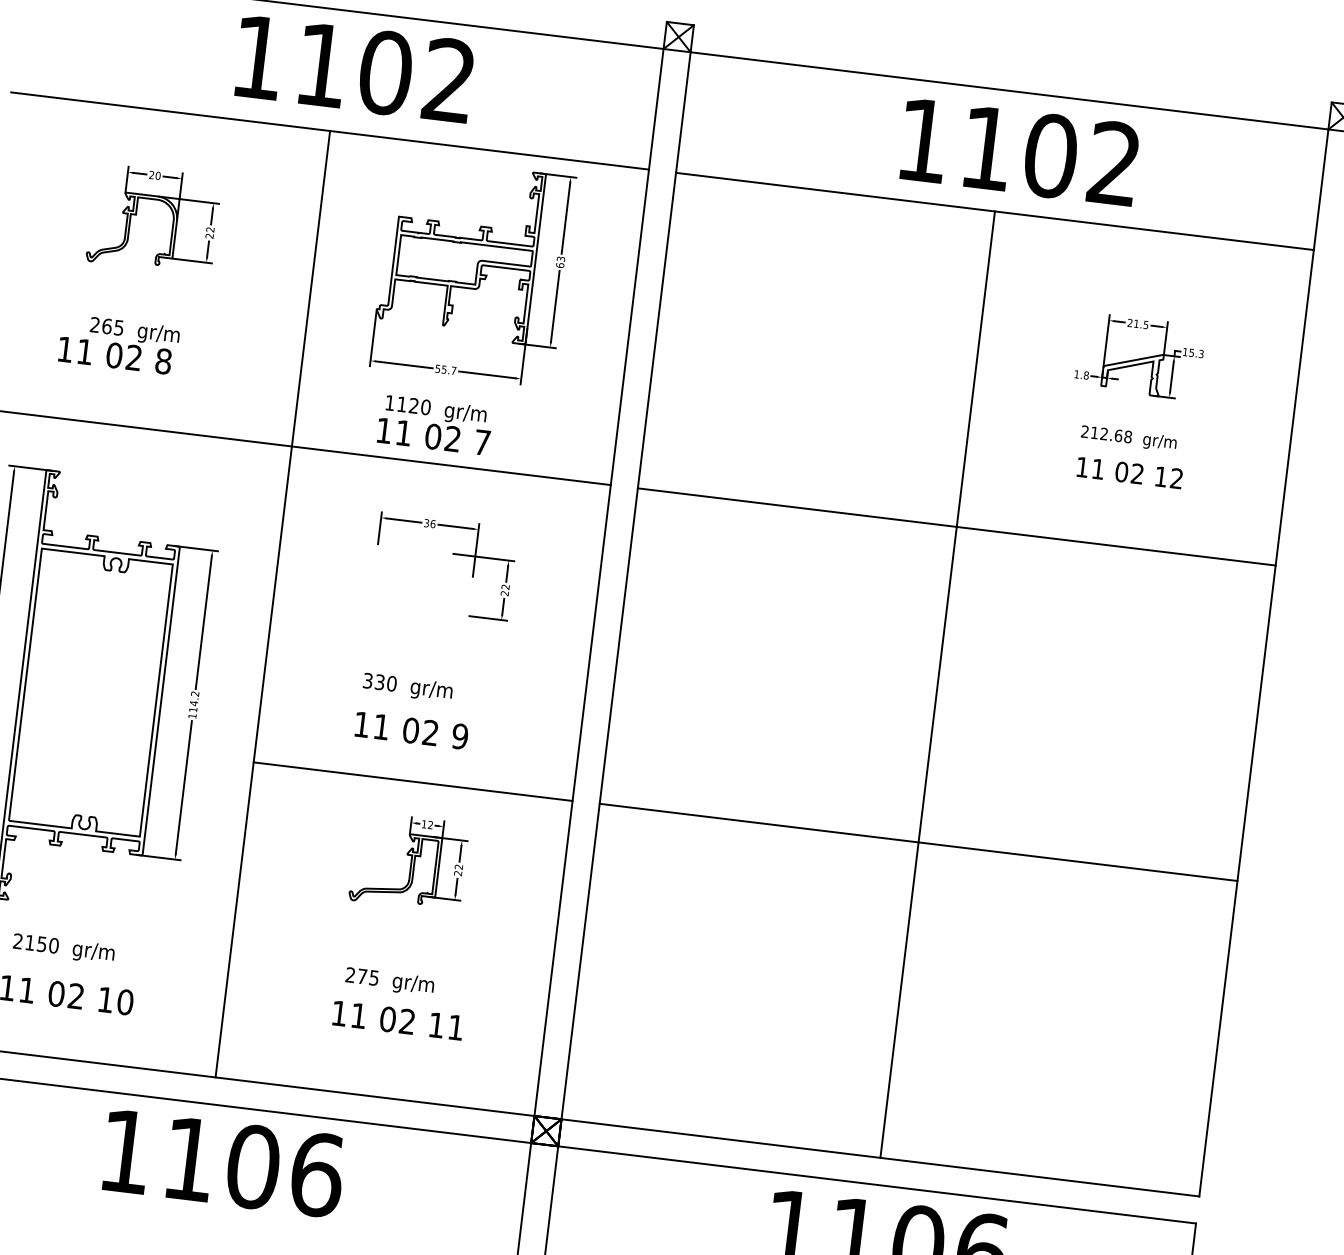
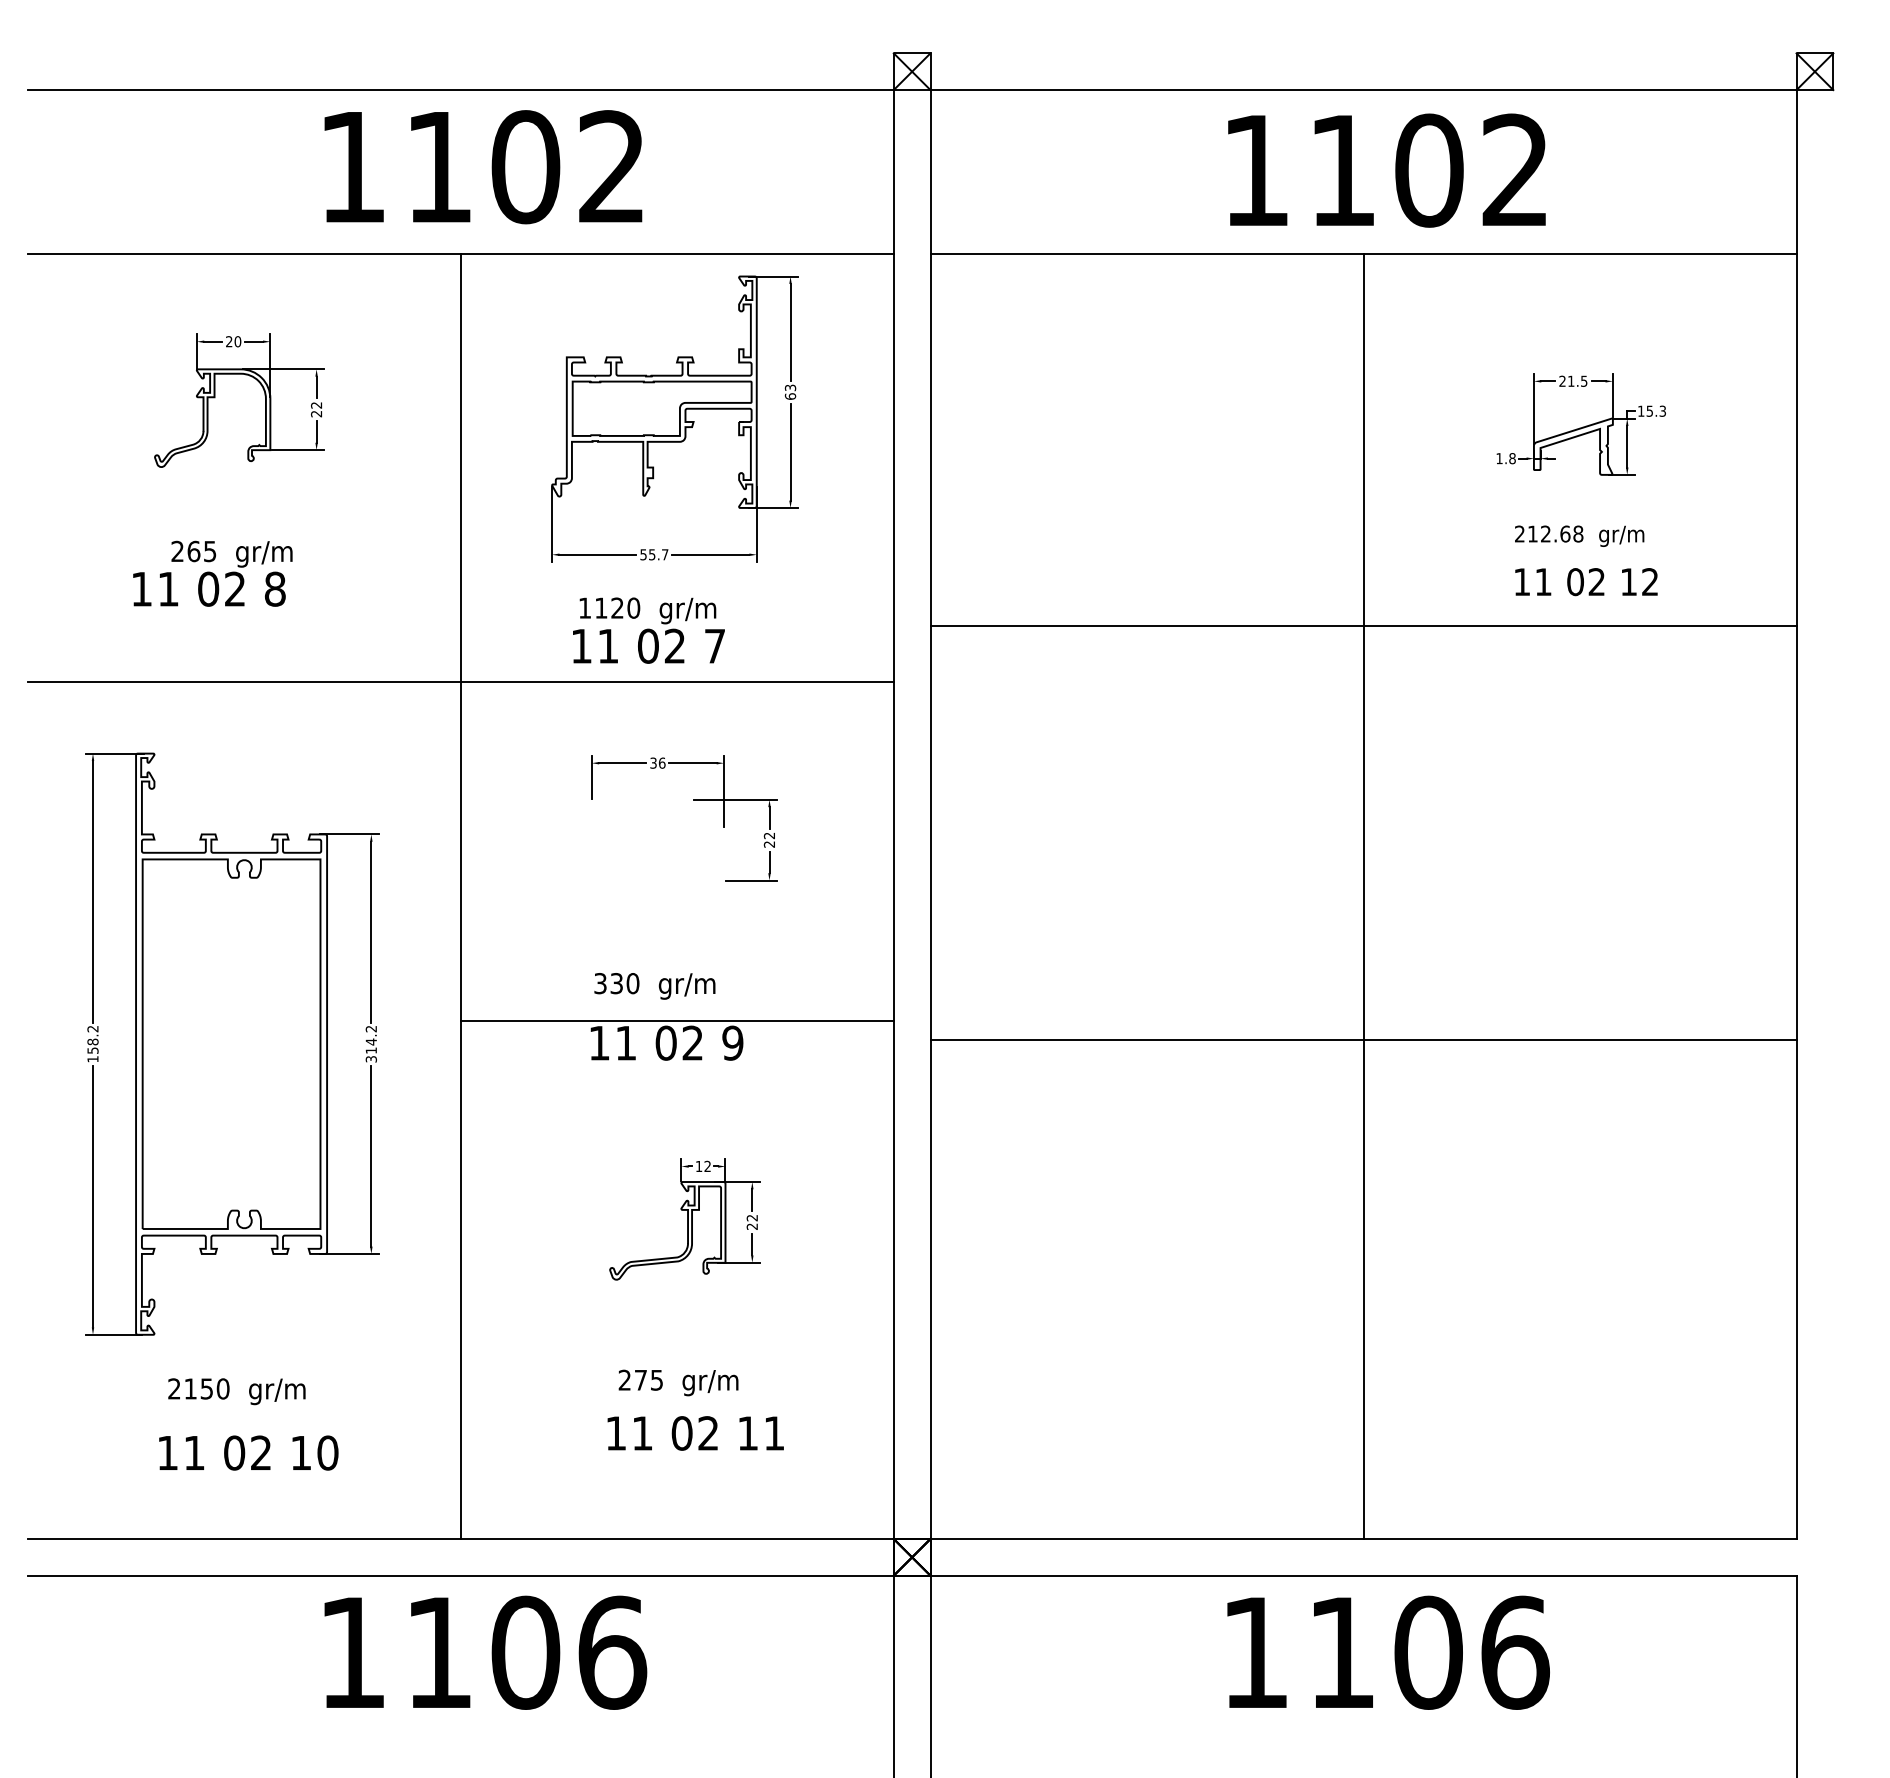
line: (956, 527) -> (1363, 626), moved
text: (191, 716) -> (370, 1059), 114.2 -> 314.2
line: (412, 781) -> (676, 1021), moved
line: (918, 842) -> (1363, 1039), moved

